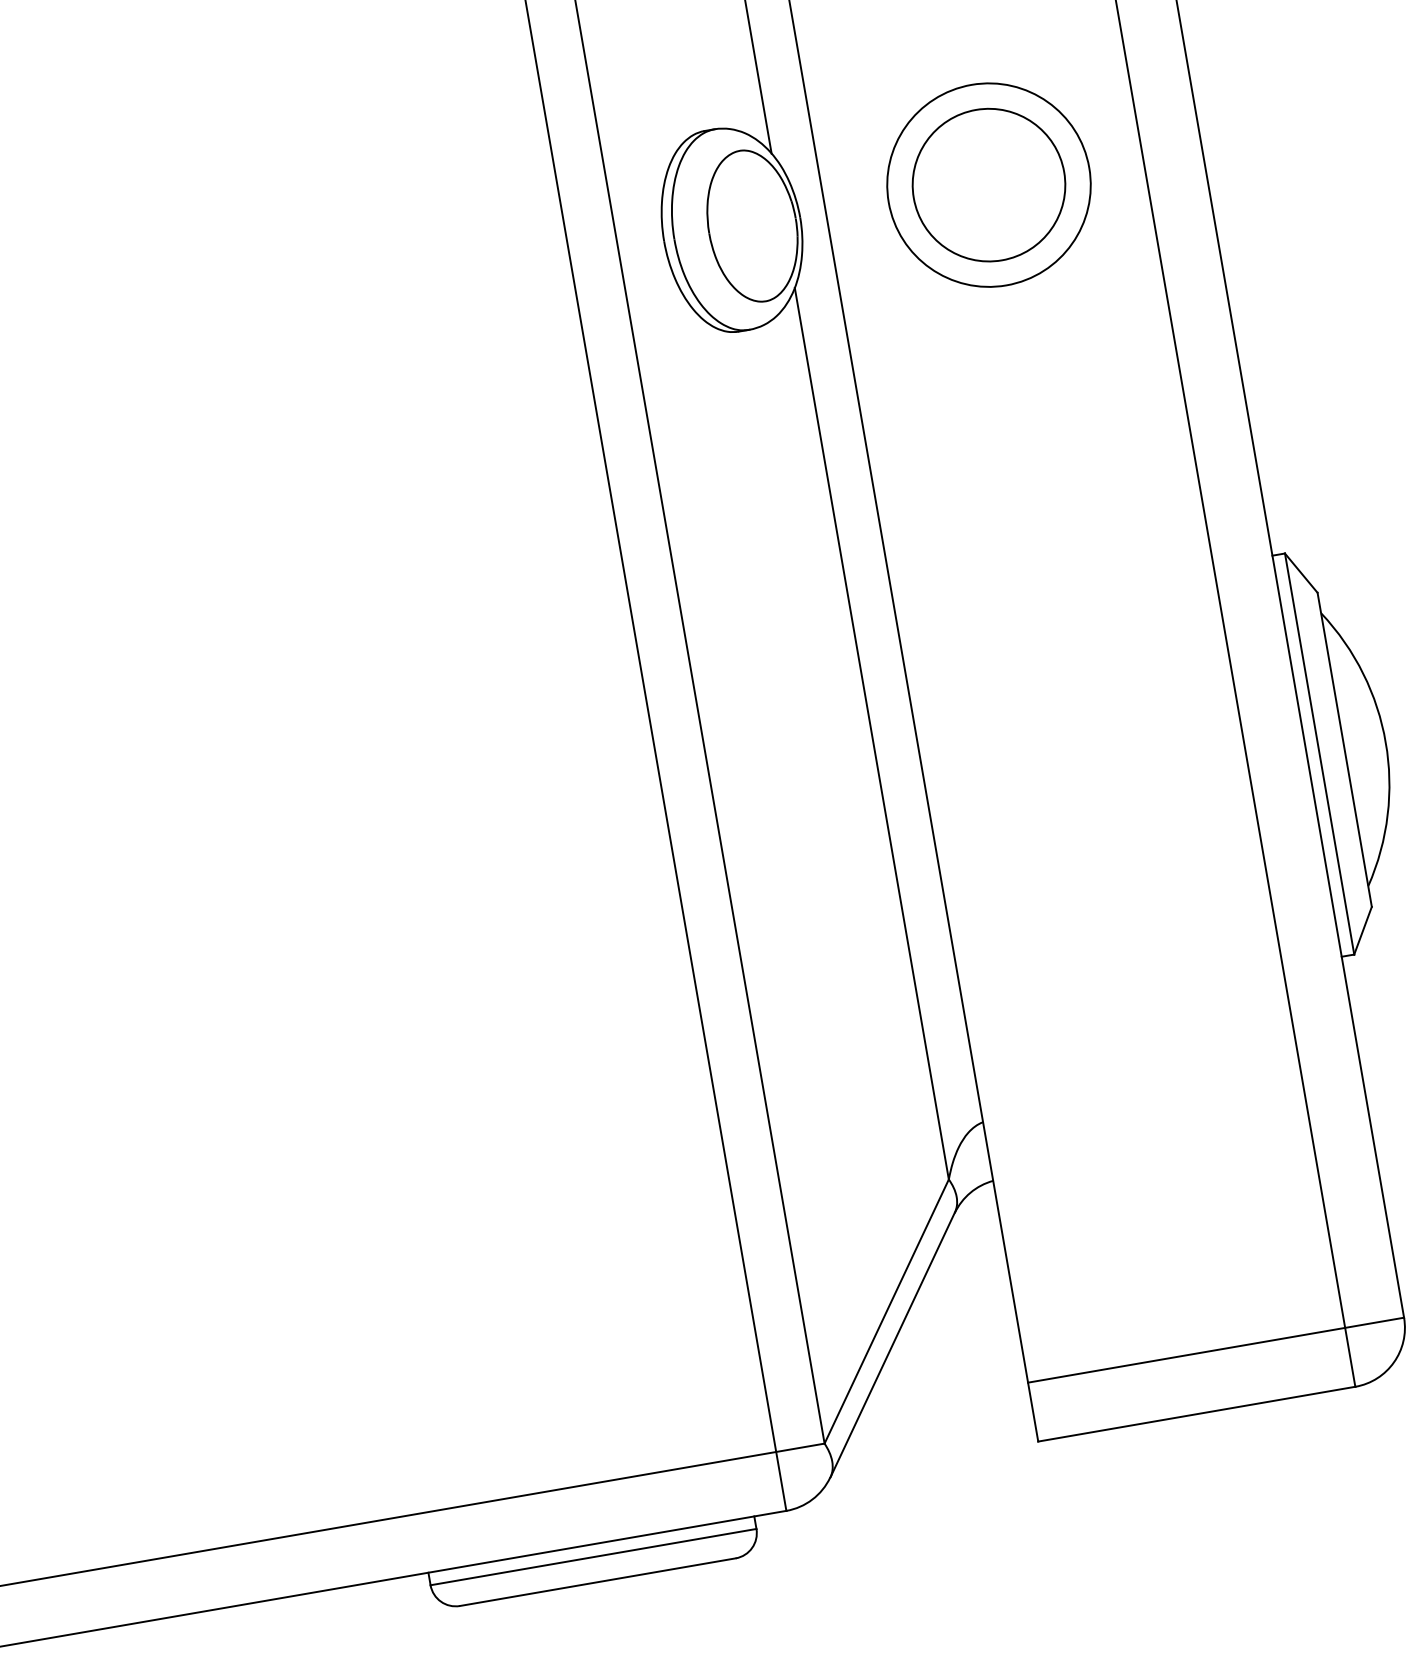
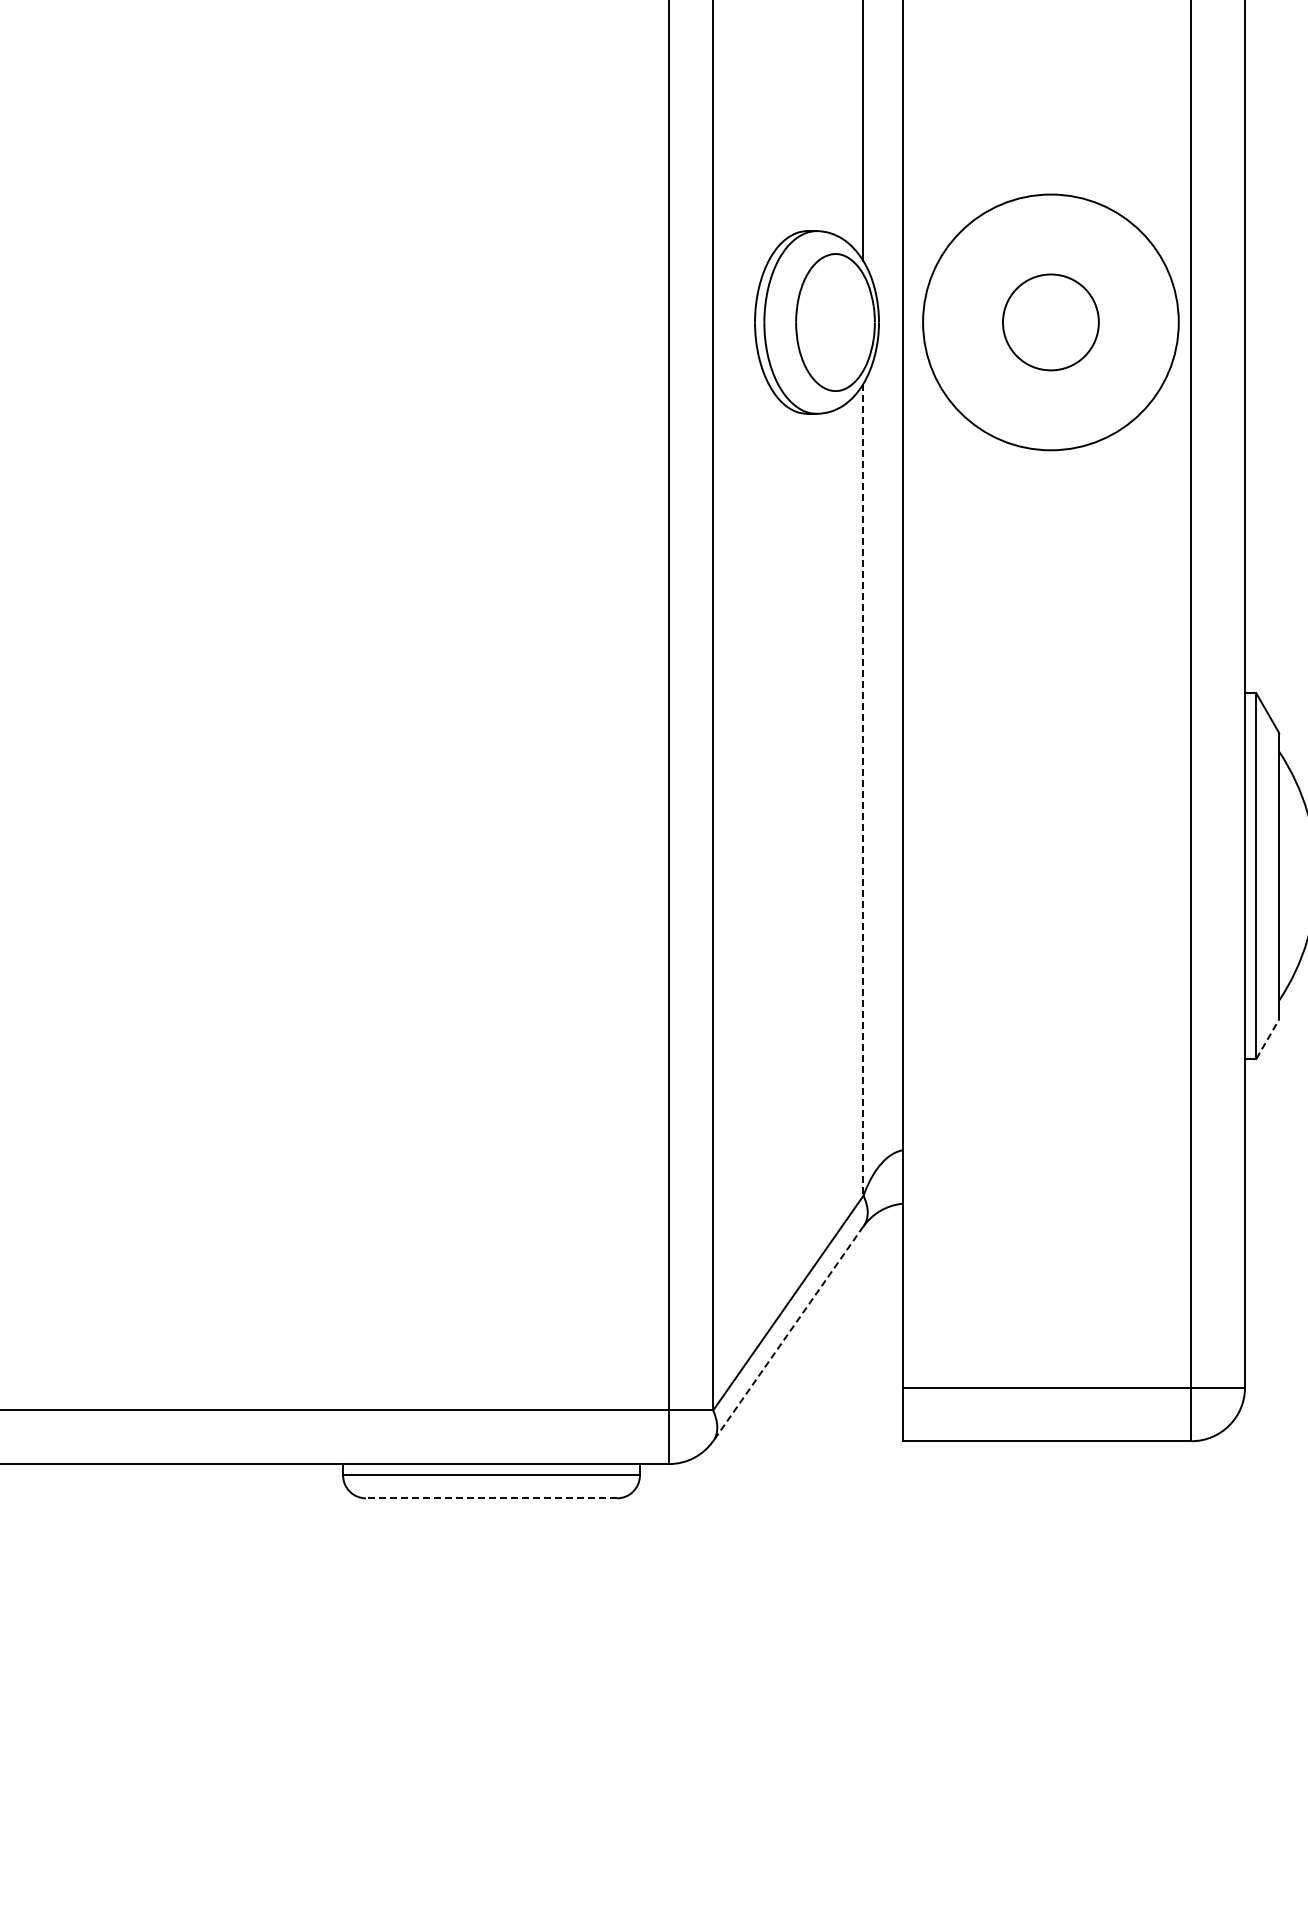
circle: (988, 184) -> (1050, 321), size x0.7
circle: (988, 185) -> (1050, 322), size x1.4
line: (872, 734) -> (863, 790), solid -> dashed
line: (1362, 931) -> (1267, 1039), solid -> dashed
line: (892, 1346) -> (788, 1334), solid -> dashed
line: (597, 1582) -> (491, 1498), solid -> dashed

